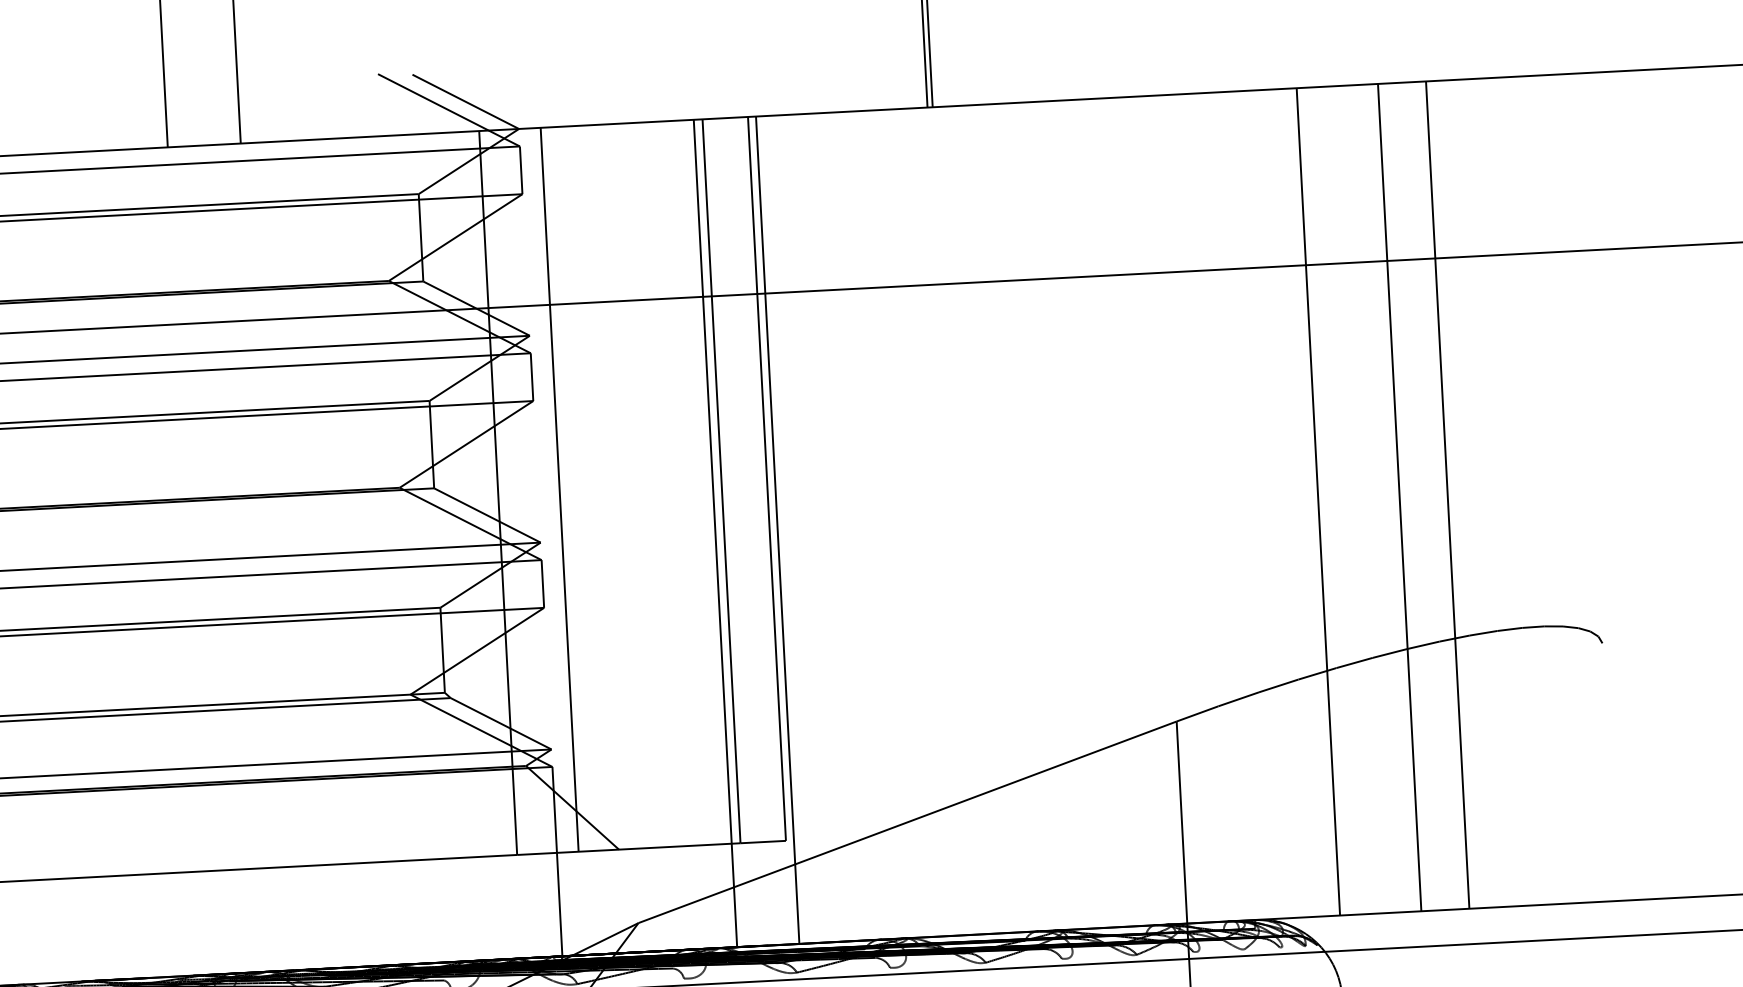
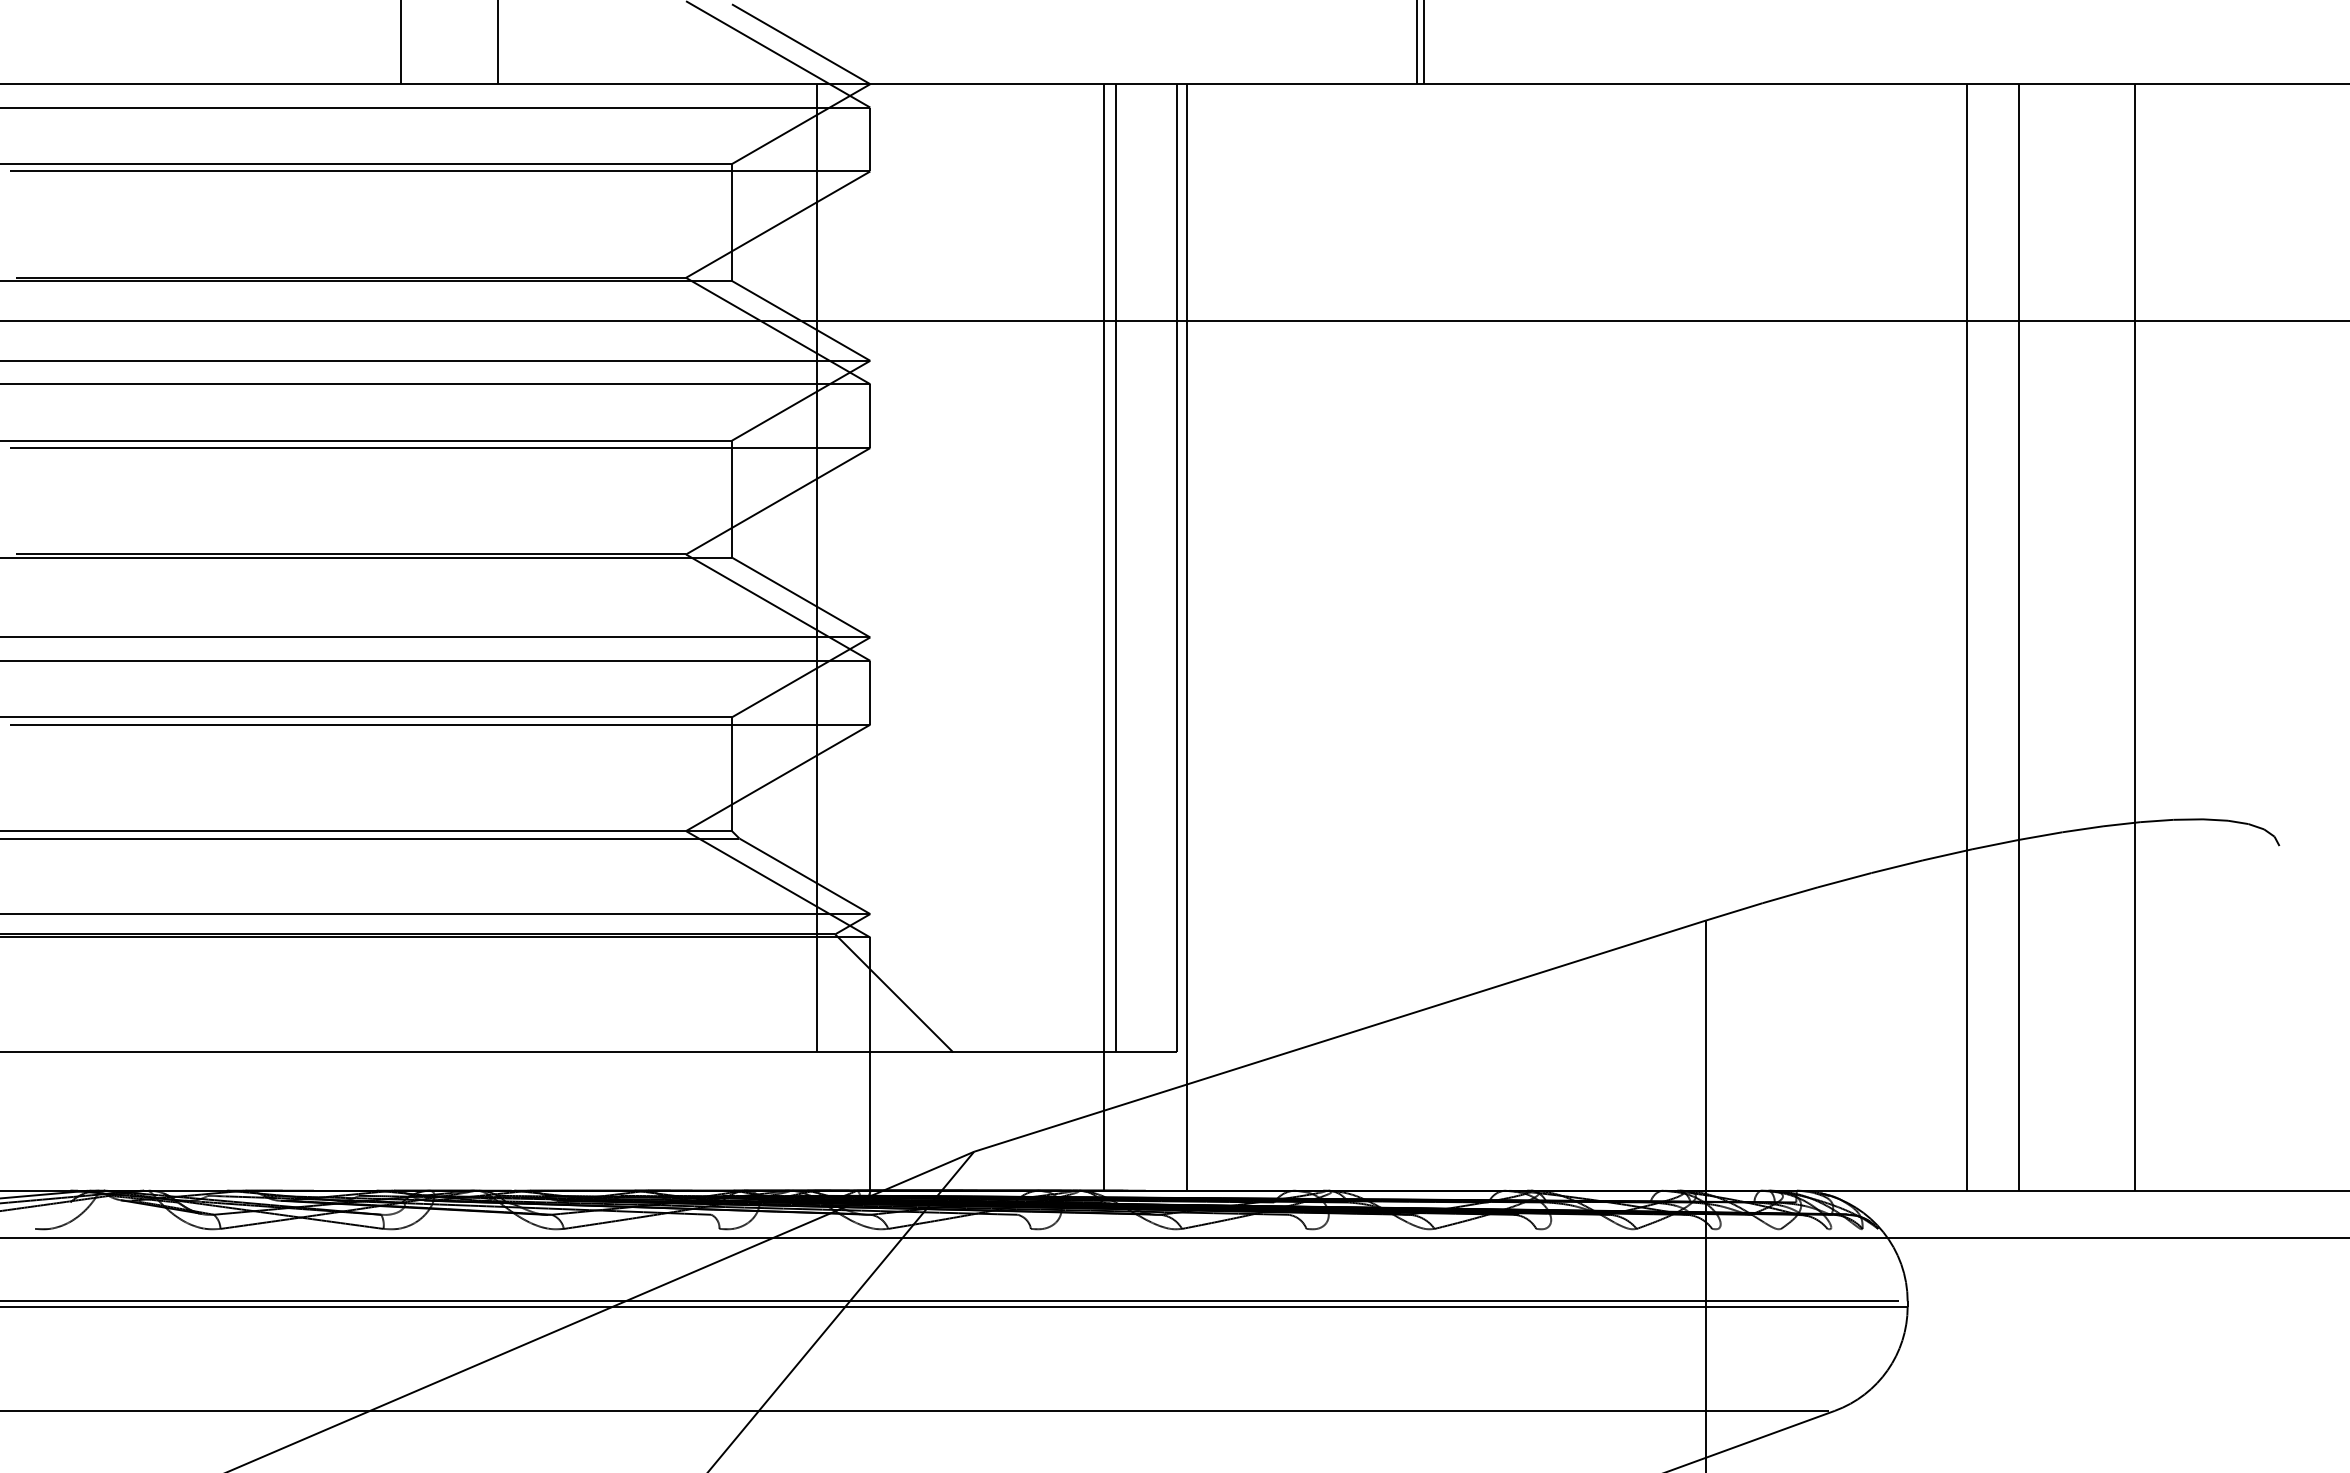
line: (559, 489) -> (899, 568), removed
line: (1447, 495) -> (2135, 637), moved
line: (1318, 501) -> (1967, 637), moved

